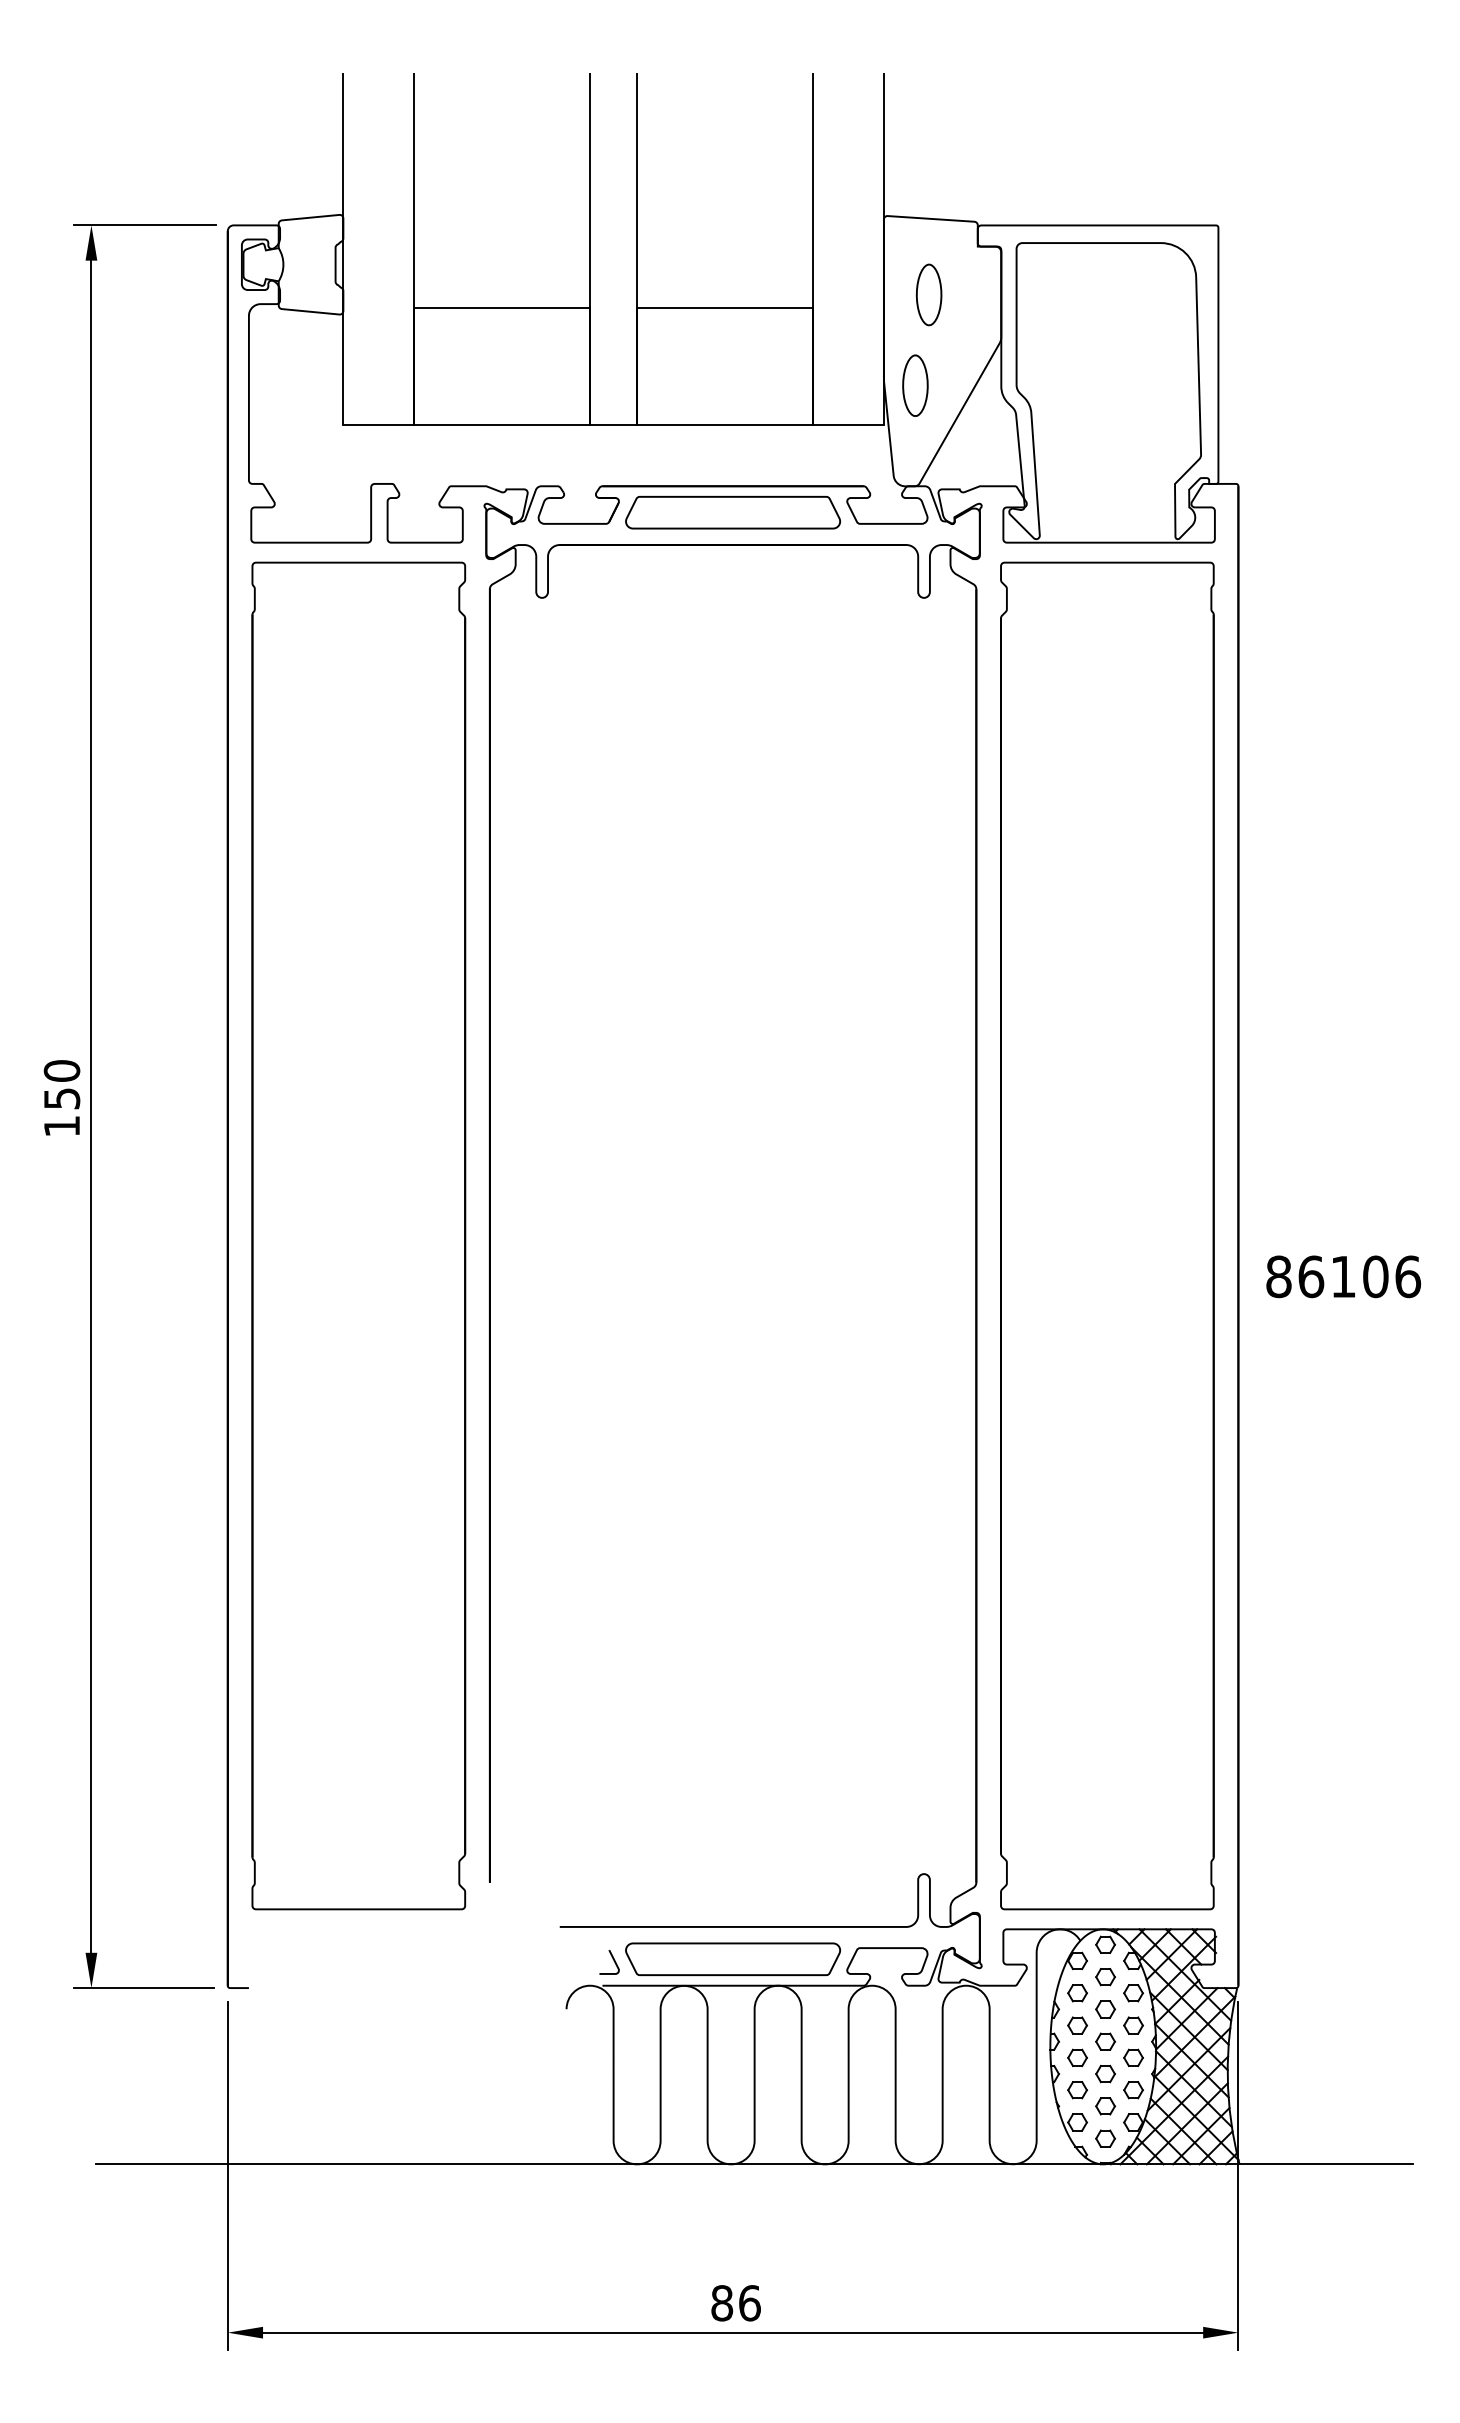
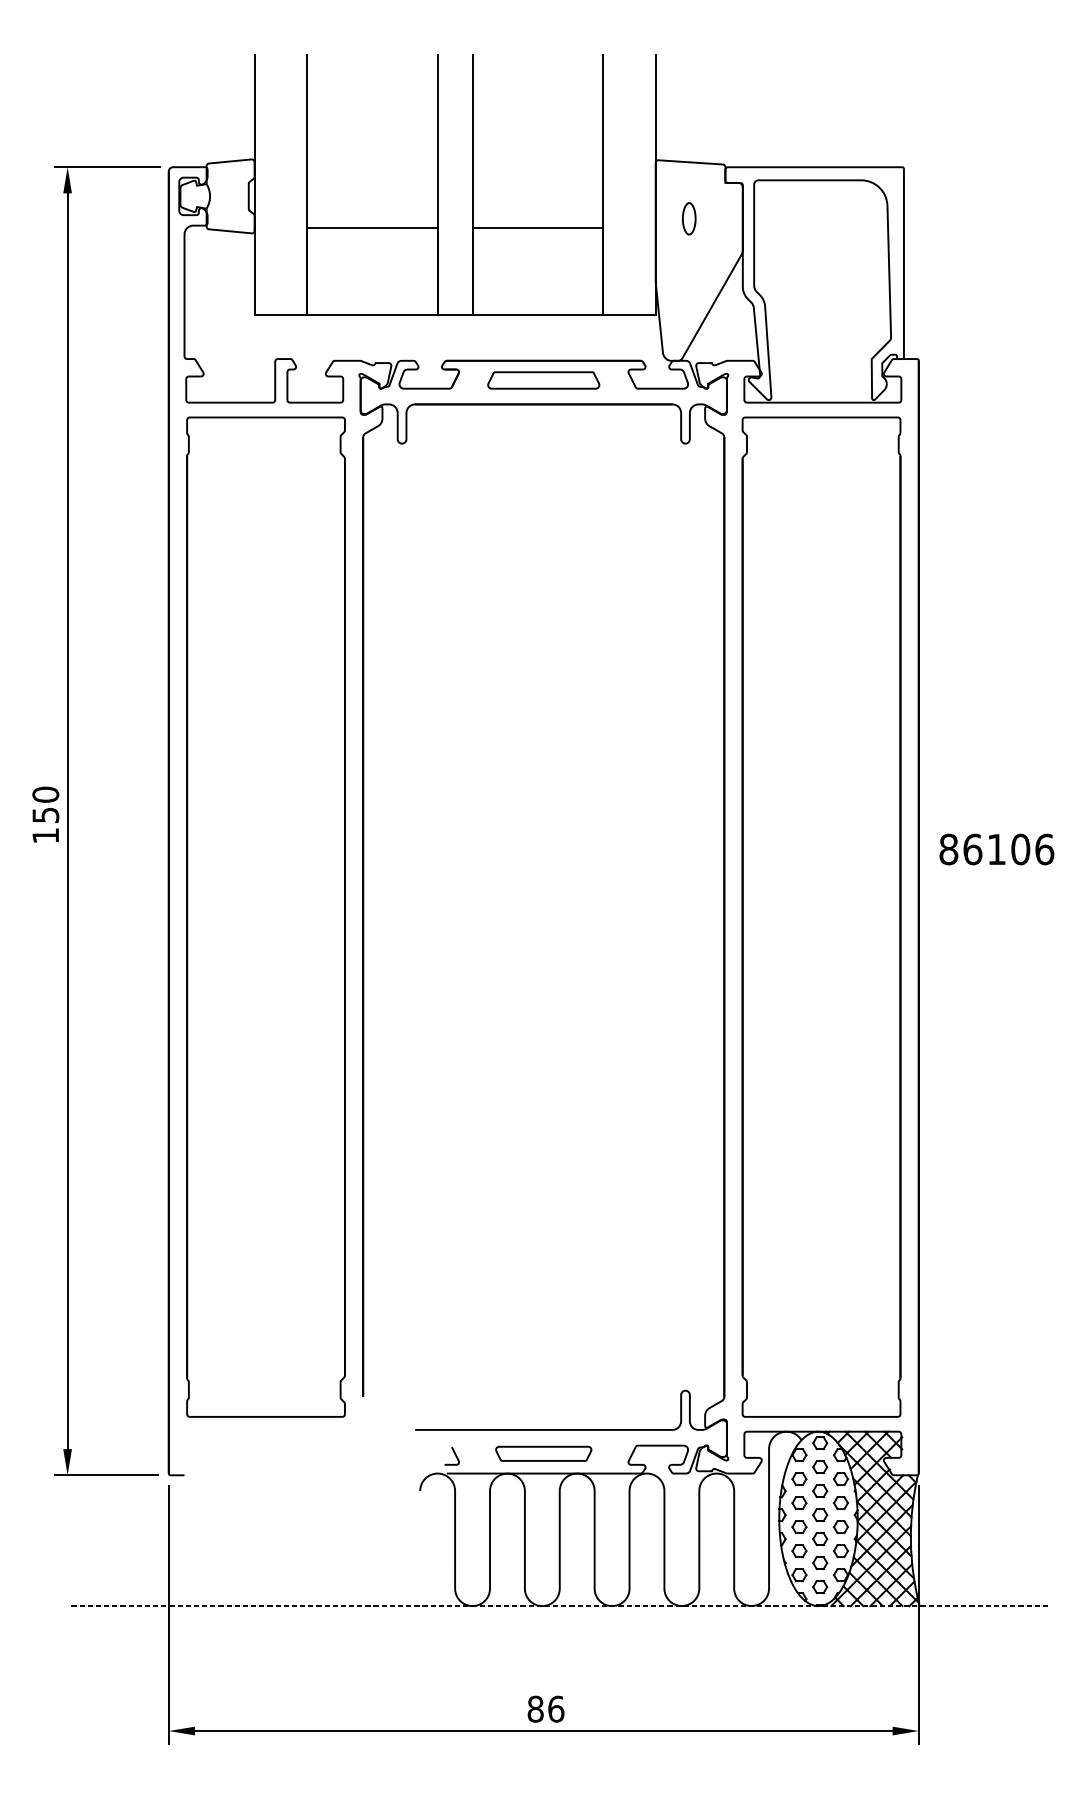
part: (928, 294) -> (688, 218), size x0.7
part: (915, 385) -> (679, 286), removed
part: (732, 512) -> (543, 380), size x0.7
text: (1343, 1276) -> (996, 849), moved
part: (732, 1958) -> (543, 1453), size x0.6
line: (754, 2164) -> (559, 1606), solid -> dashed

